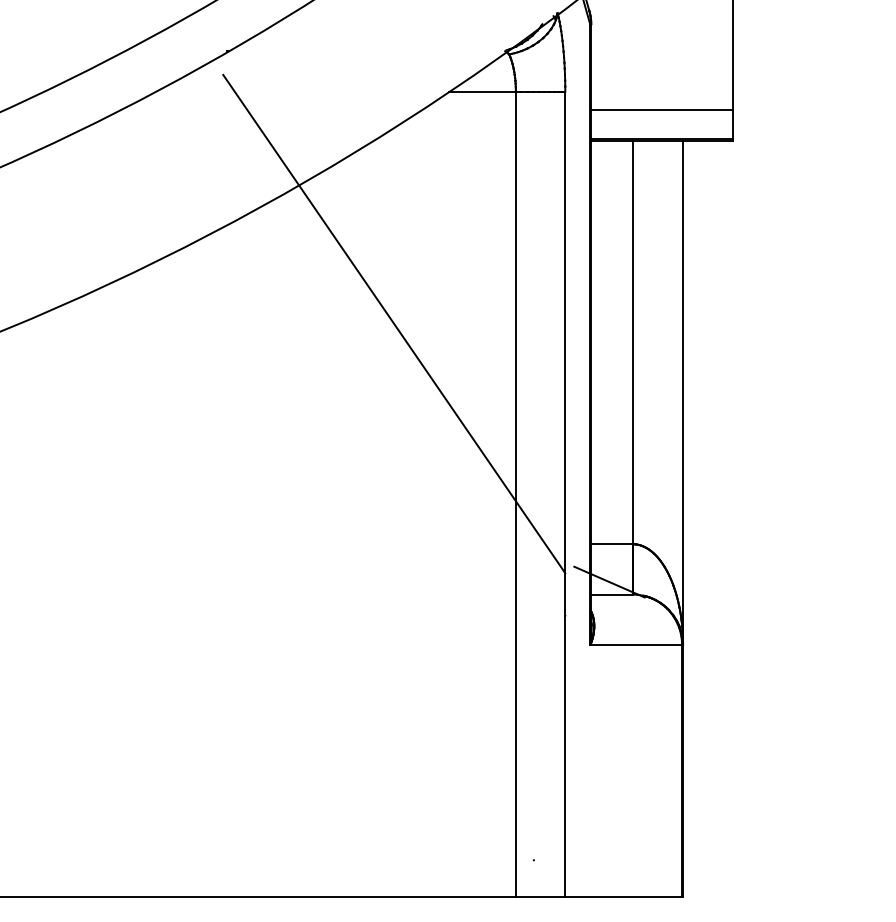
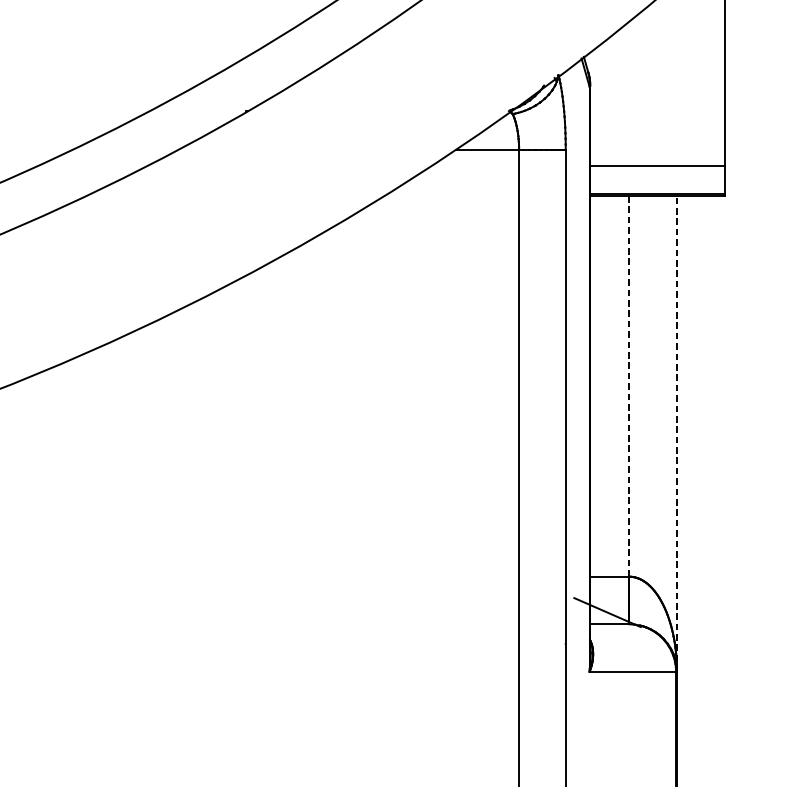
line: (394, 323) -> (404, 368), removed
line: (632, 342) -> (629, 386), solid -> dashed
line: (683, 393) -> (677, 434), solid -> dashed

